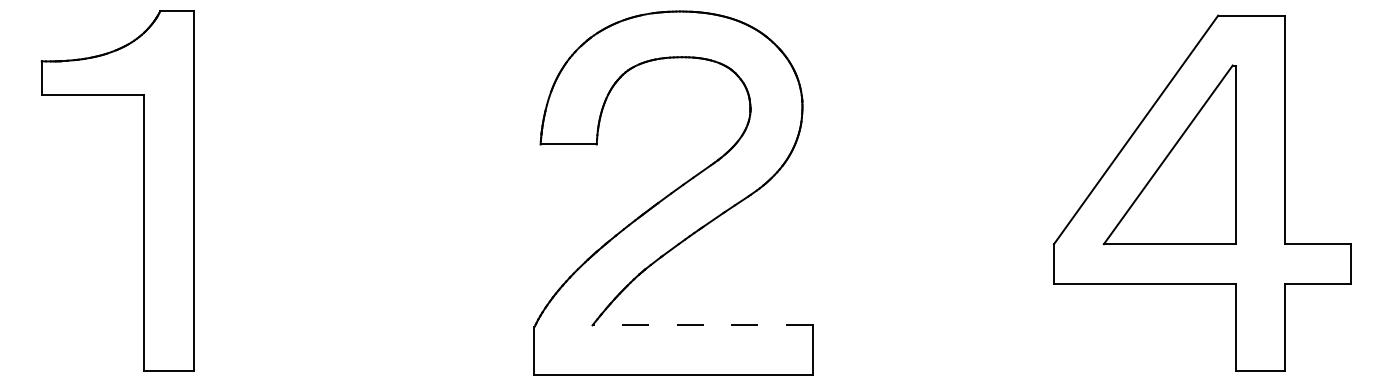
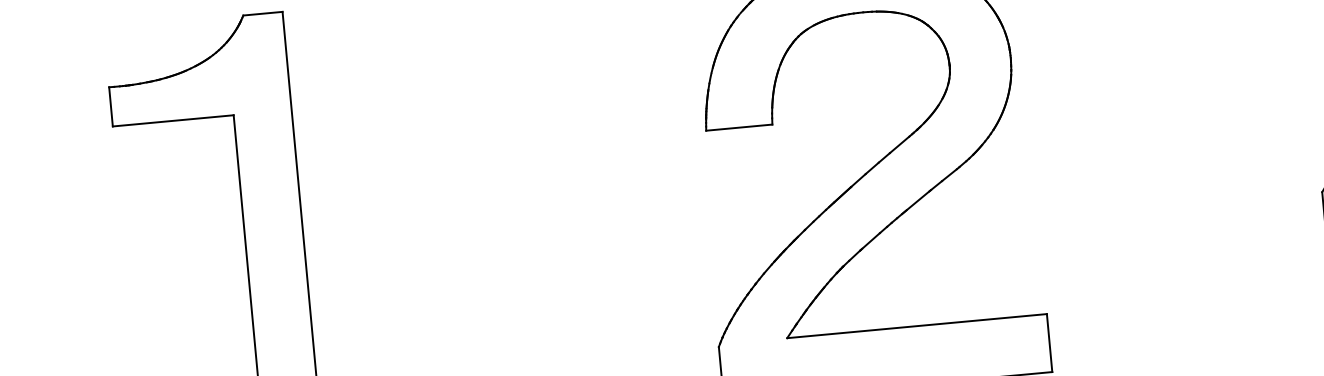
line: (702, 325) -> (916, 326), dashed -> solid

